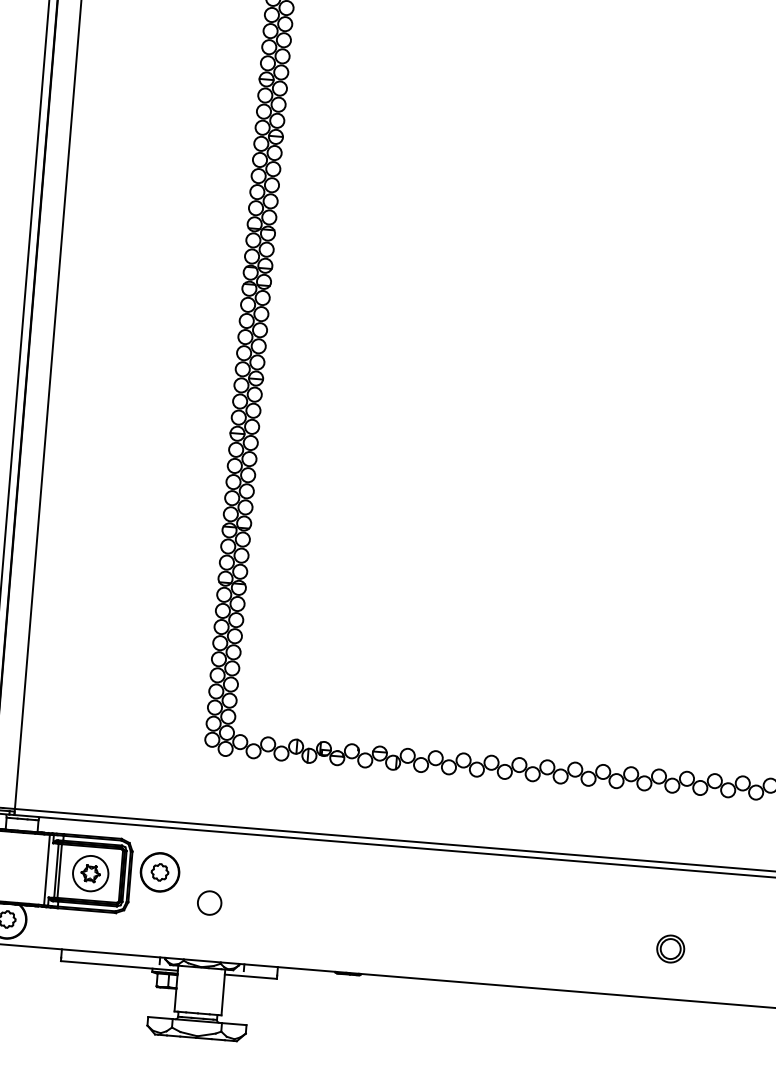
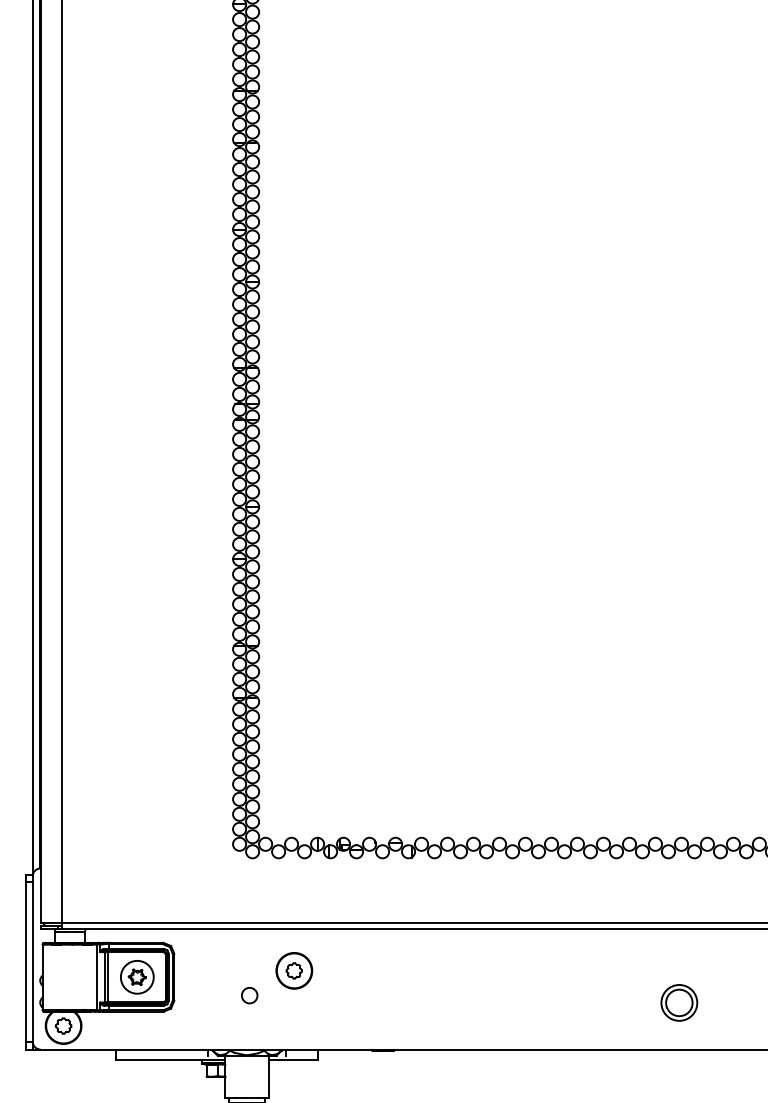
part: (160, 871) -> (294, 970), moved
circle: (209, 903) -> (249, 995), size x0.71
part: (670, 948) -> (679, 1002), size x1.43

